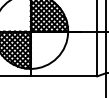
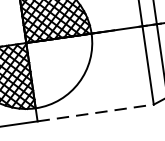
line: (64, 76) -> (96, 113), solid -> dashed

